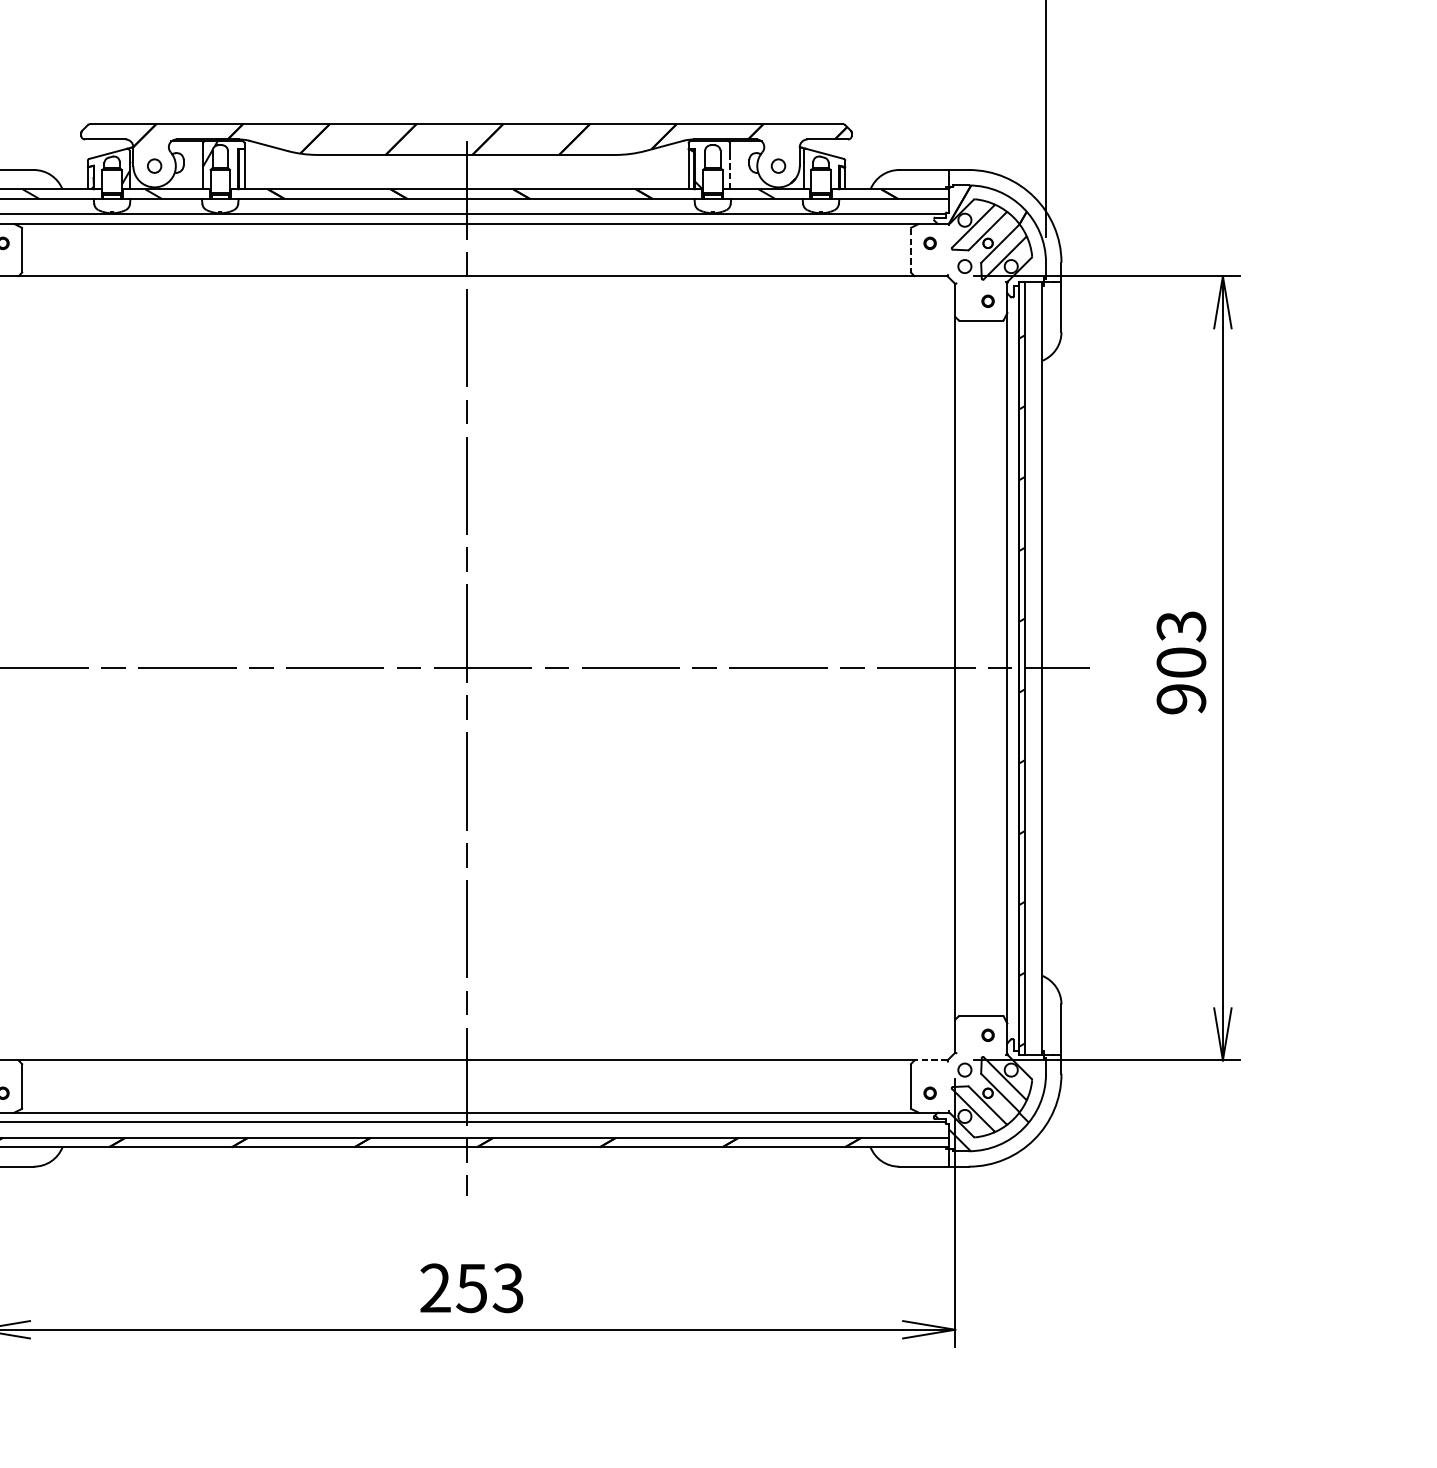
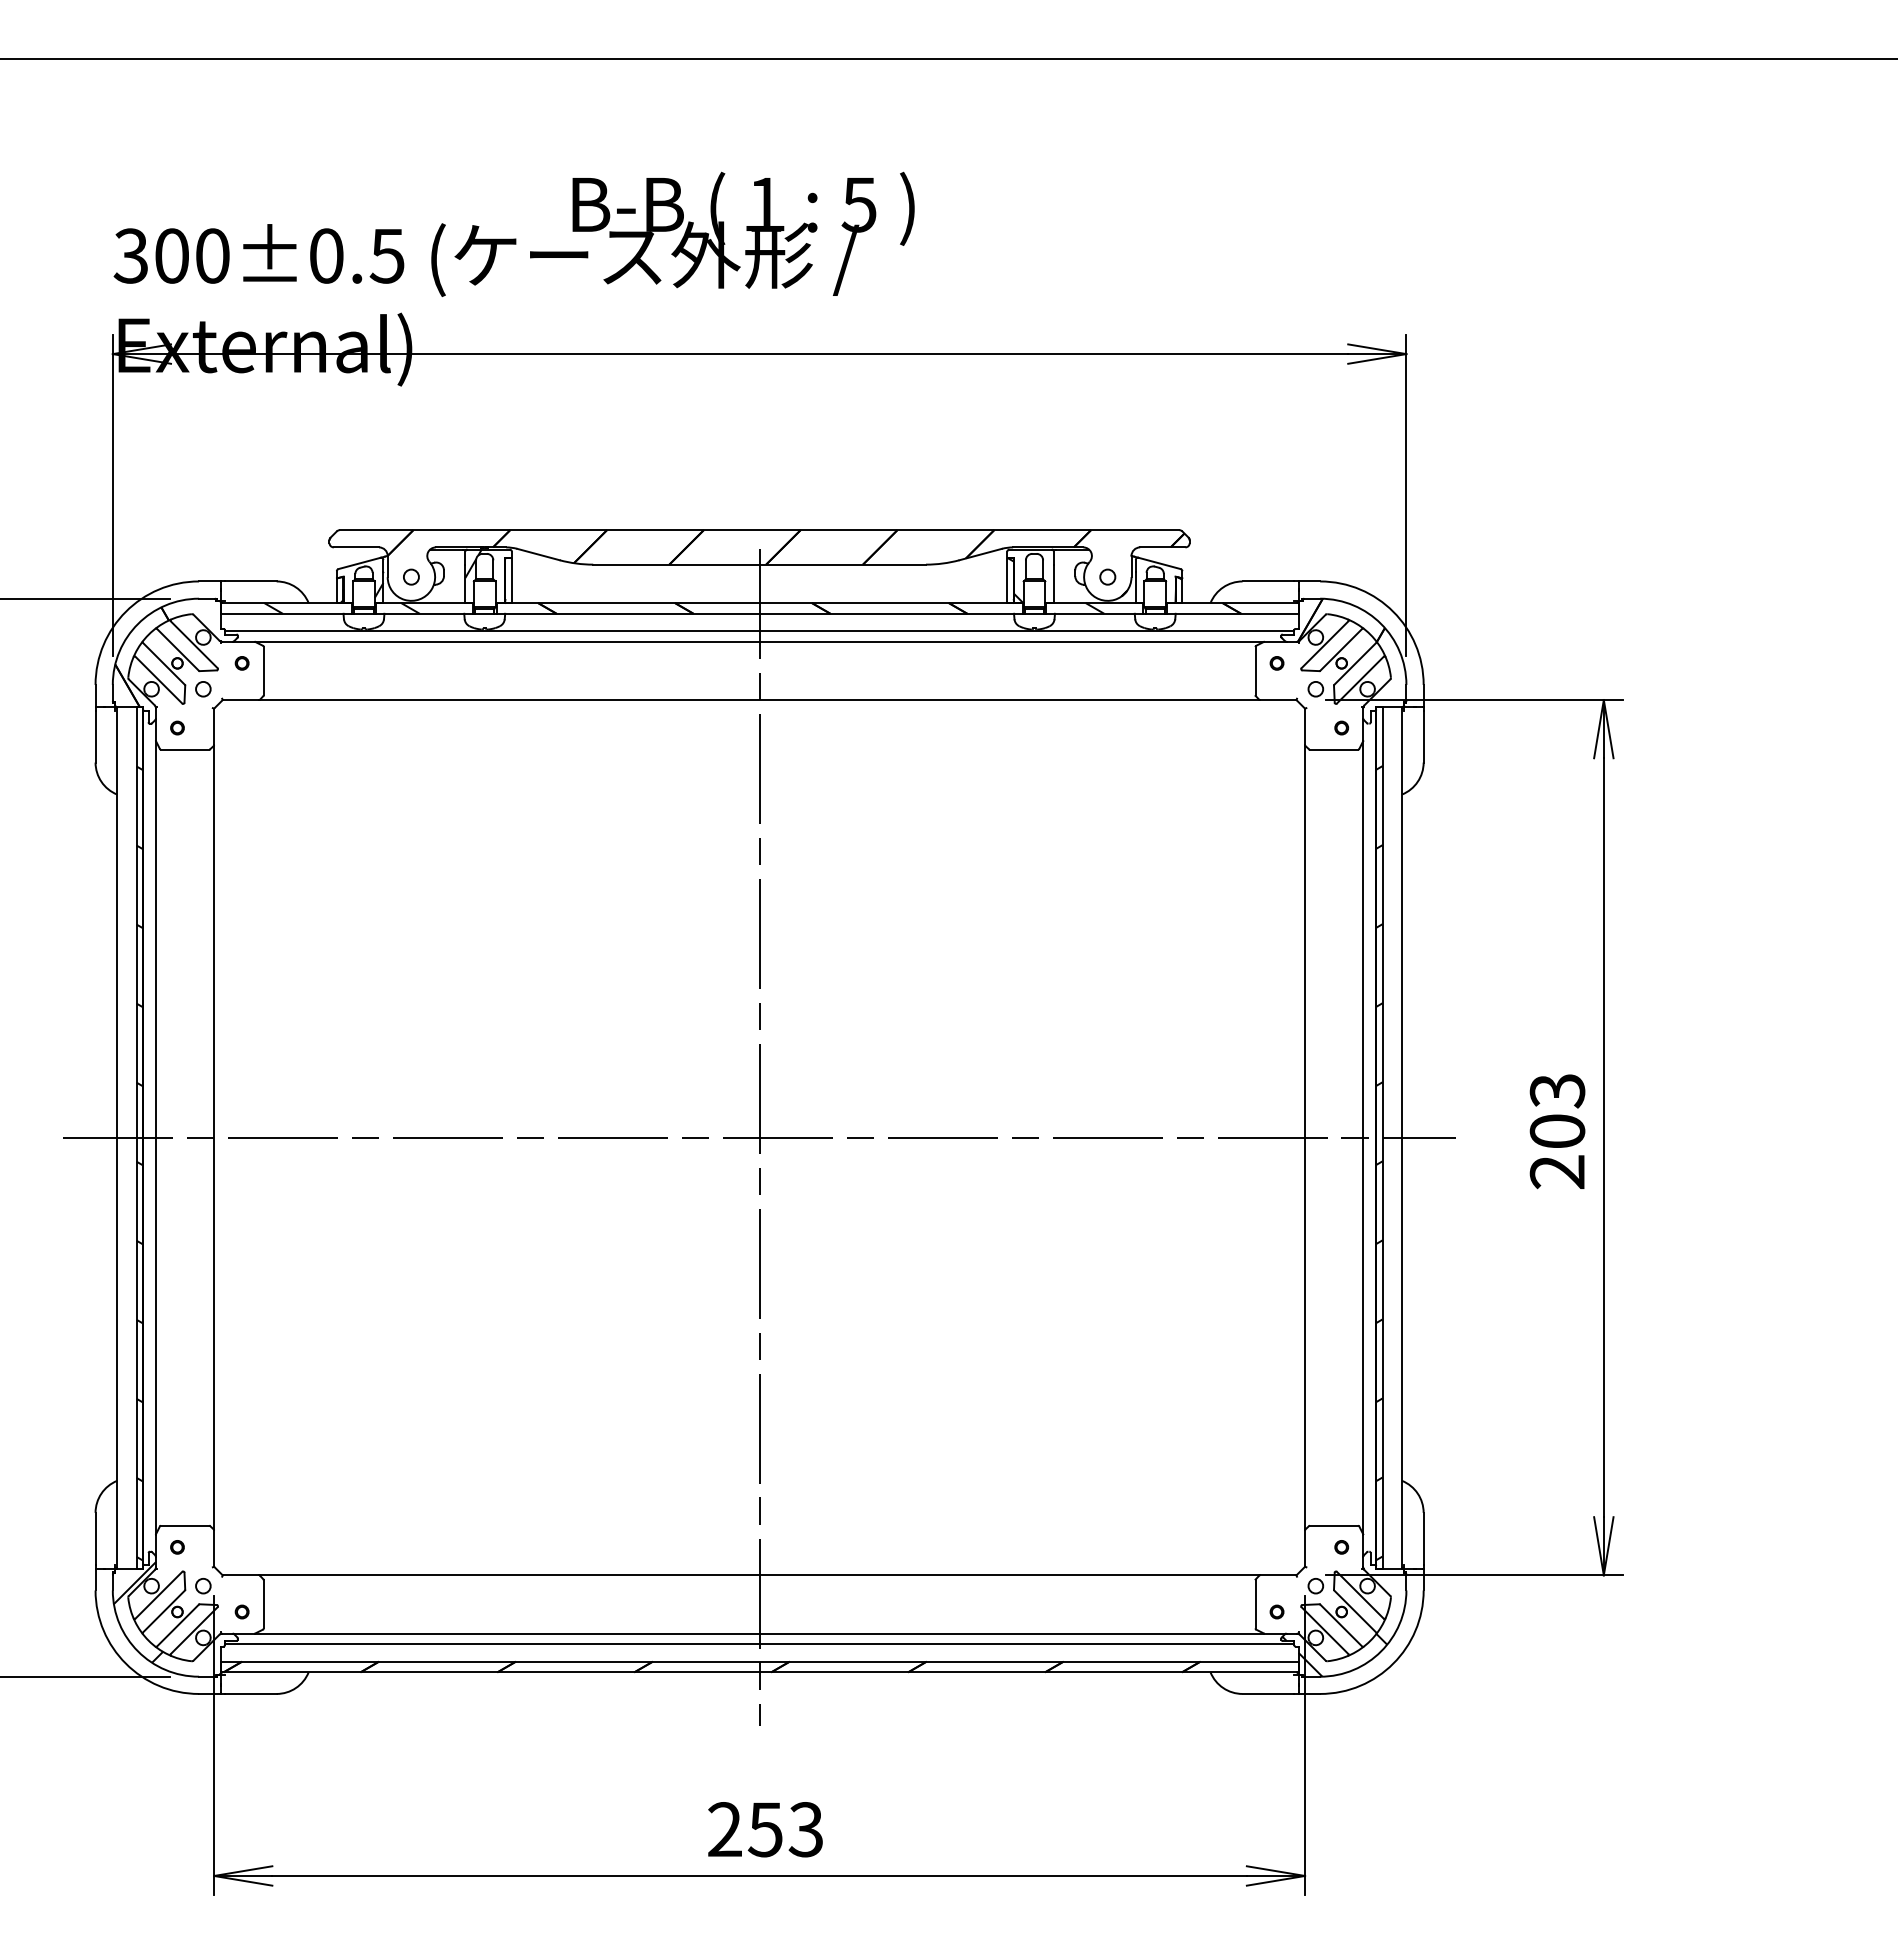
line: (729, 171) -> (1053, 583), dashed -> solid
line: (910, 250) -> (1255, 671), dashed -> solid
text: (1181, 699) -> (1557, 1172), 903 -> 203
line: (930, 1060) -> (1277, 1575), dashed -> solid

